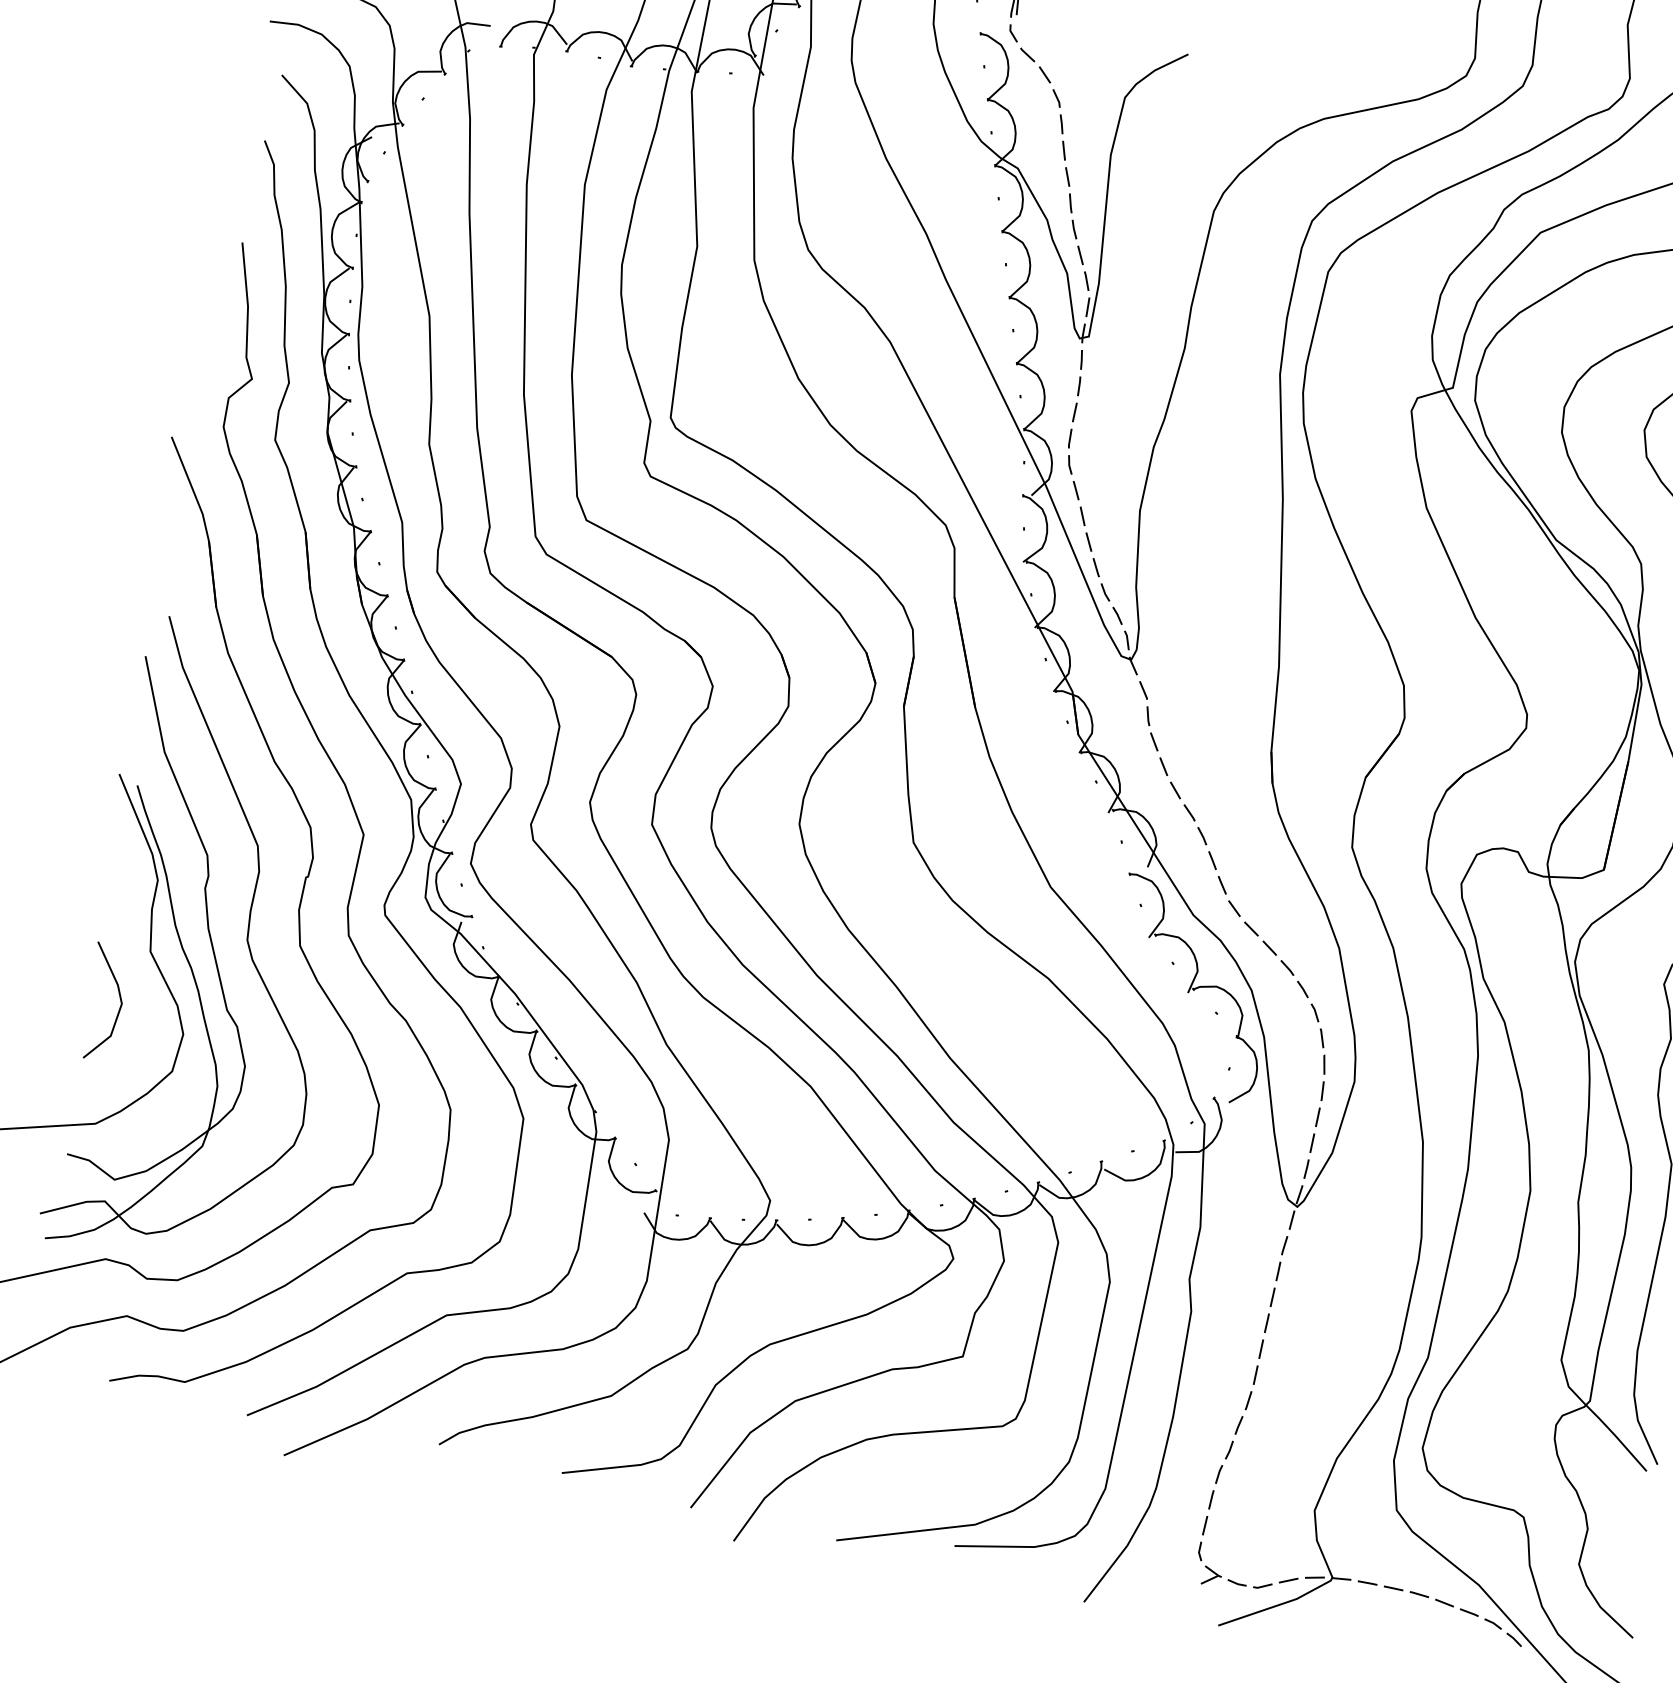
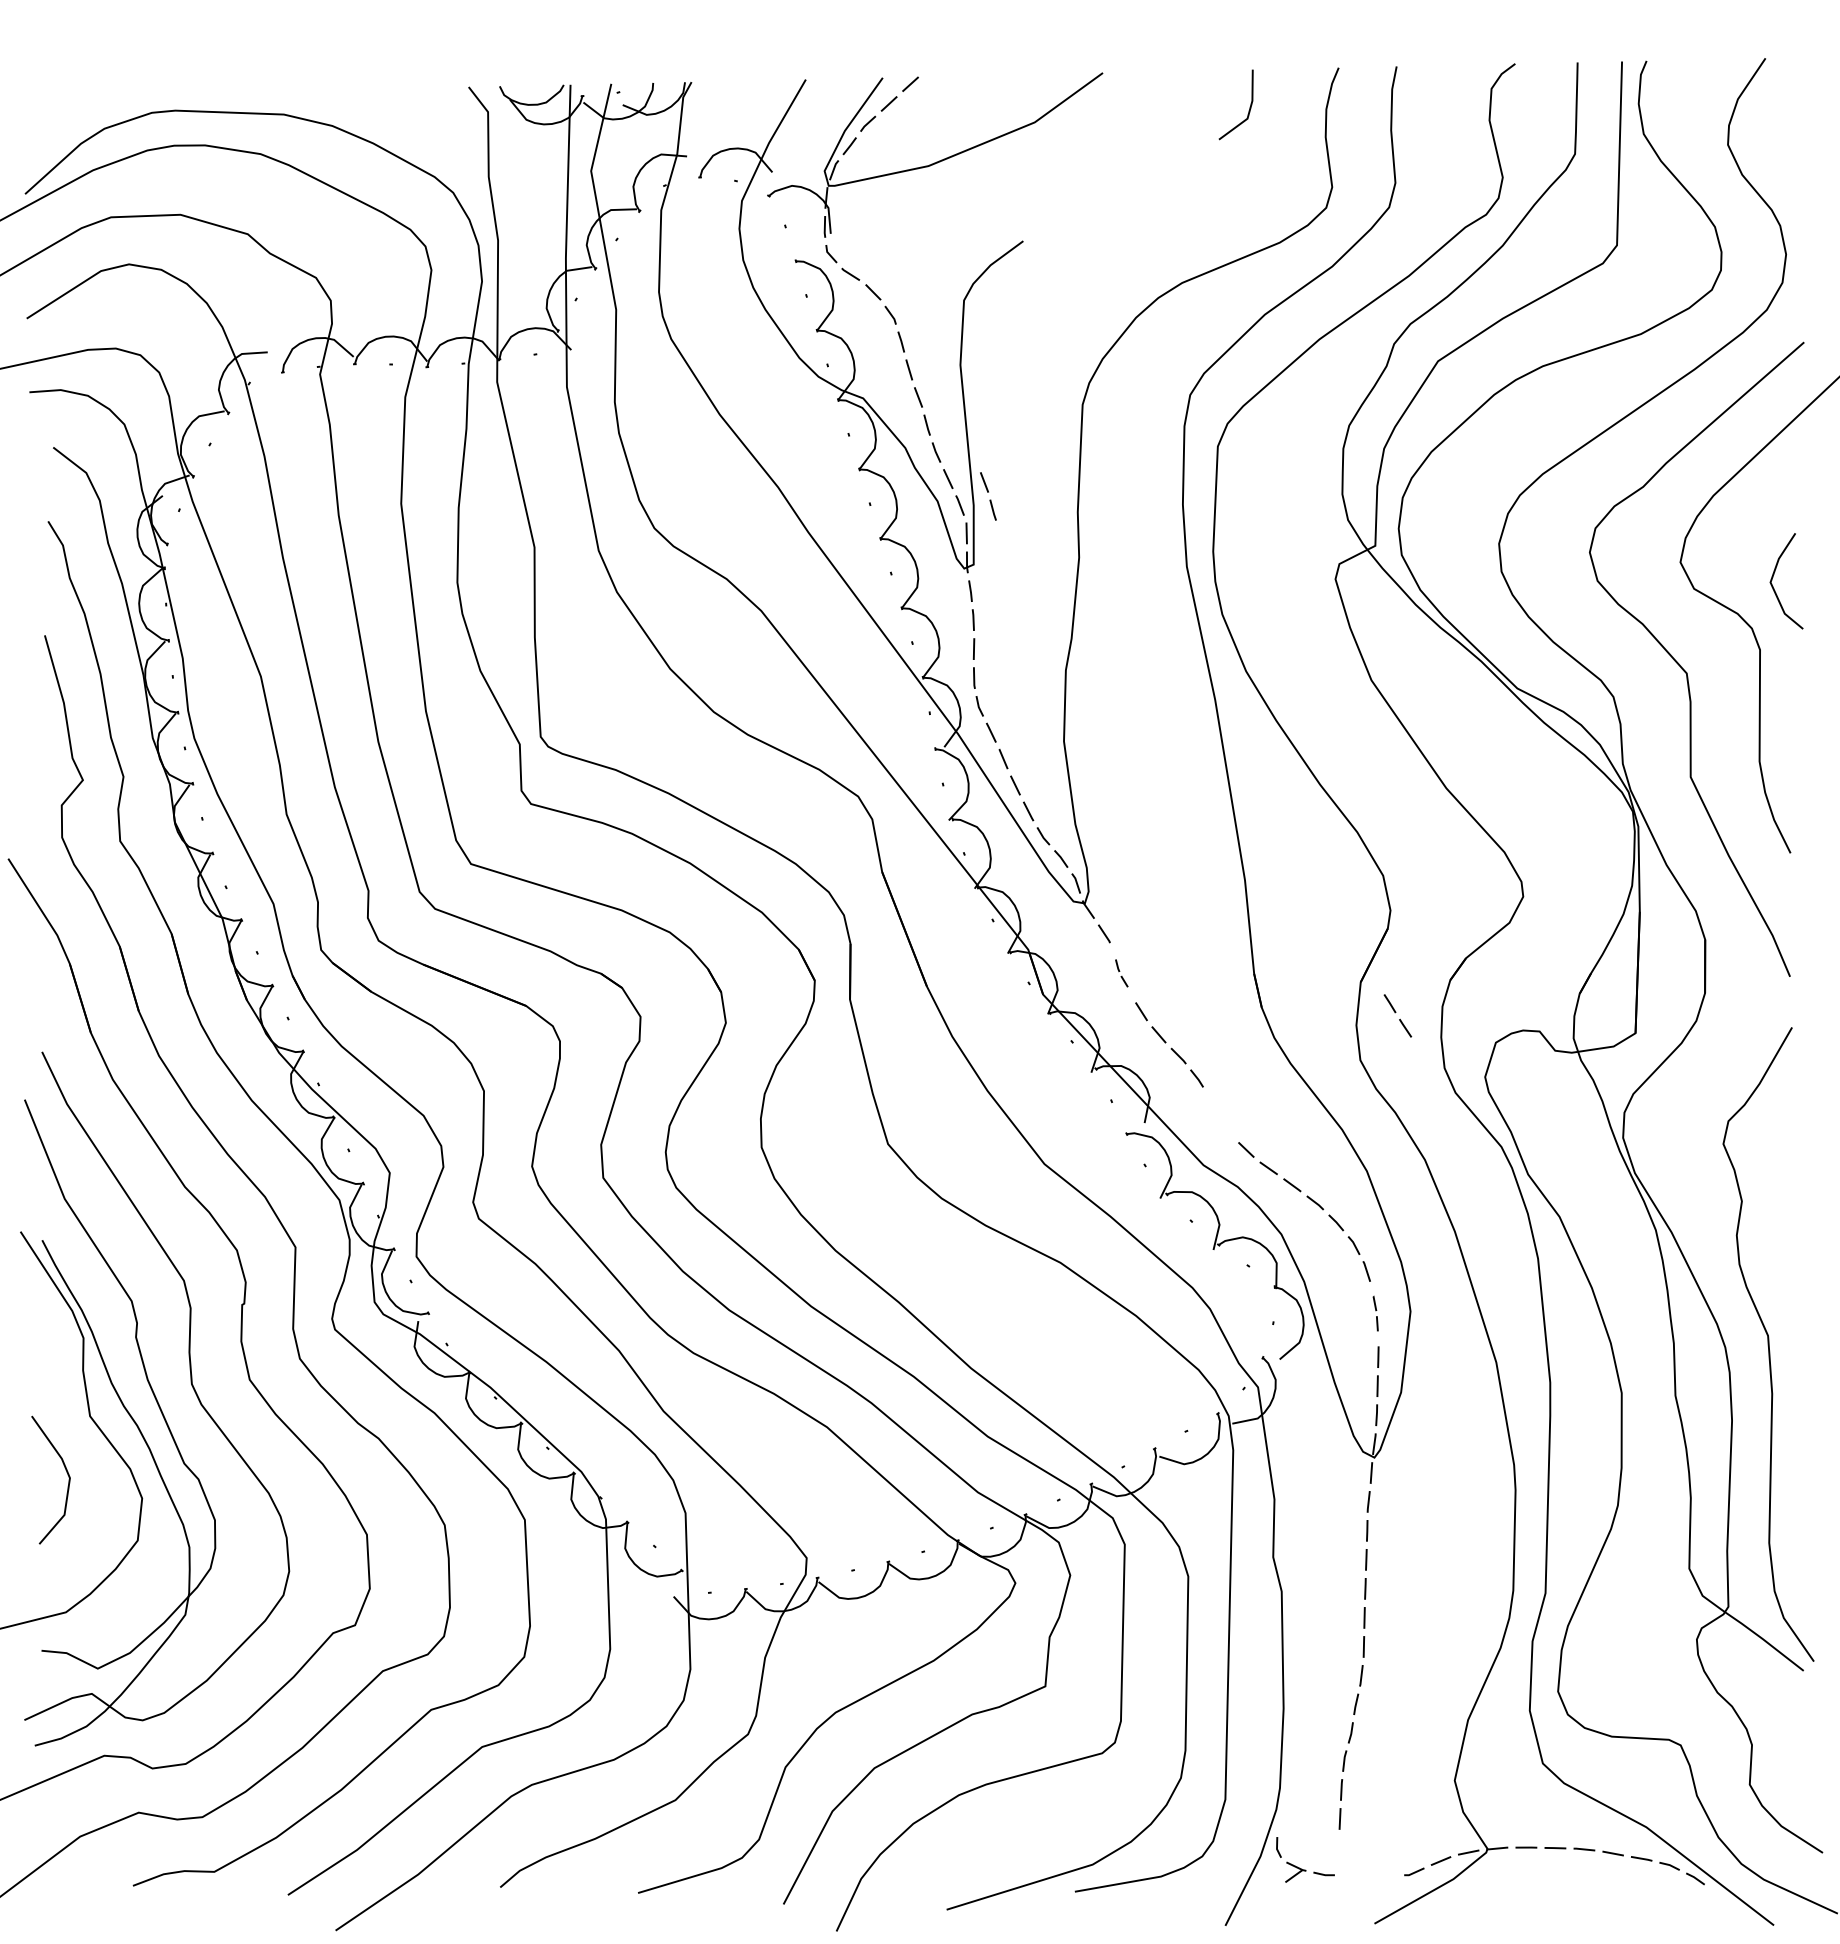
part: (1113, 277) -> (988, 496), added
part: (1152, 728) -> (1121, 973), size x0.6
part: (1217, 872) -> (1397, 1015), moved
part: (1322, 1077) -> (1375, 1313), size x0.7
part: (1217, 1574) -> (1301, 1868), moved

